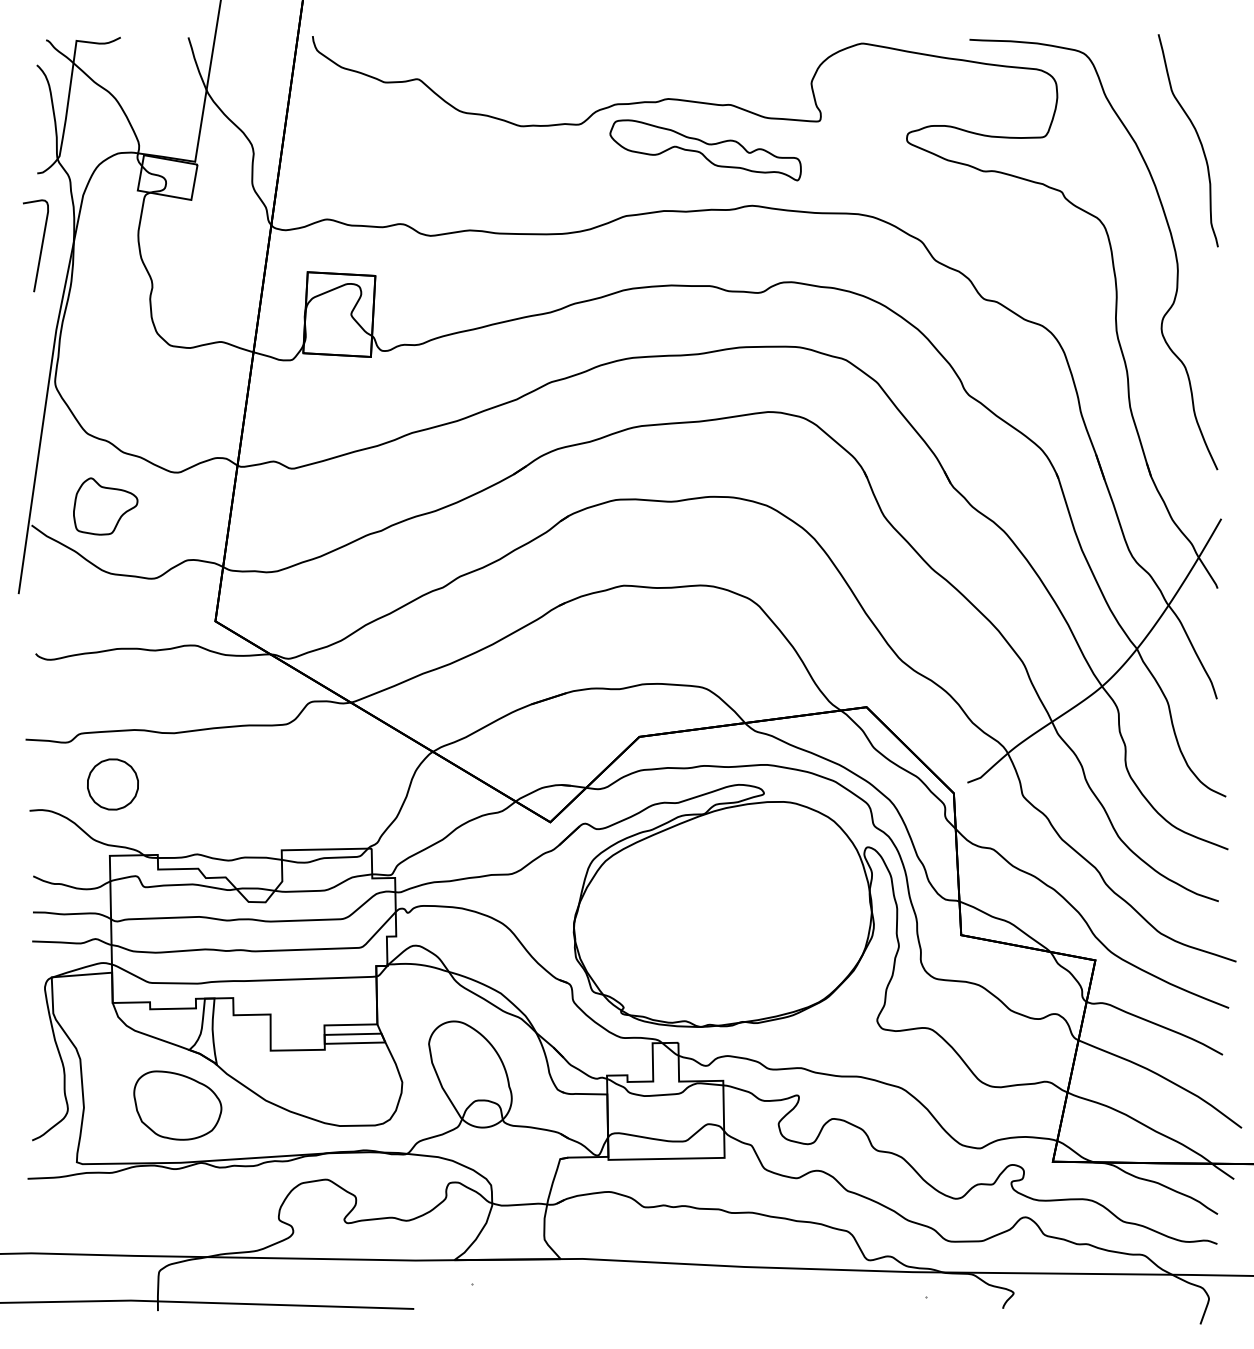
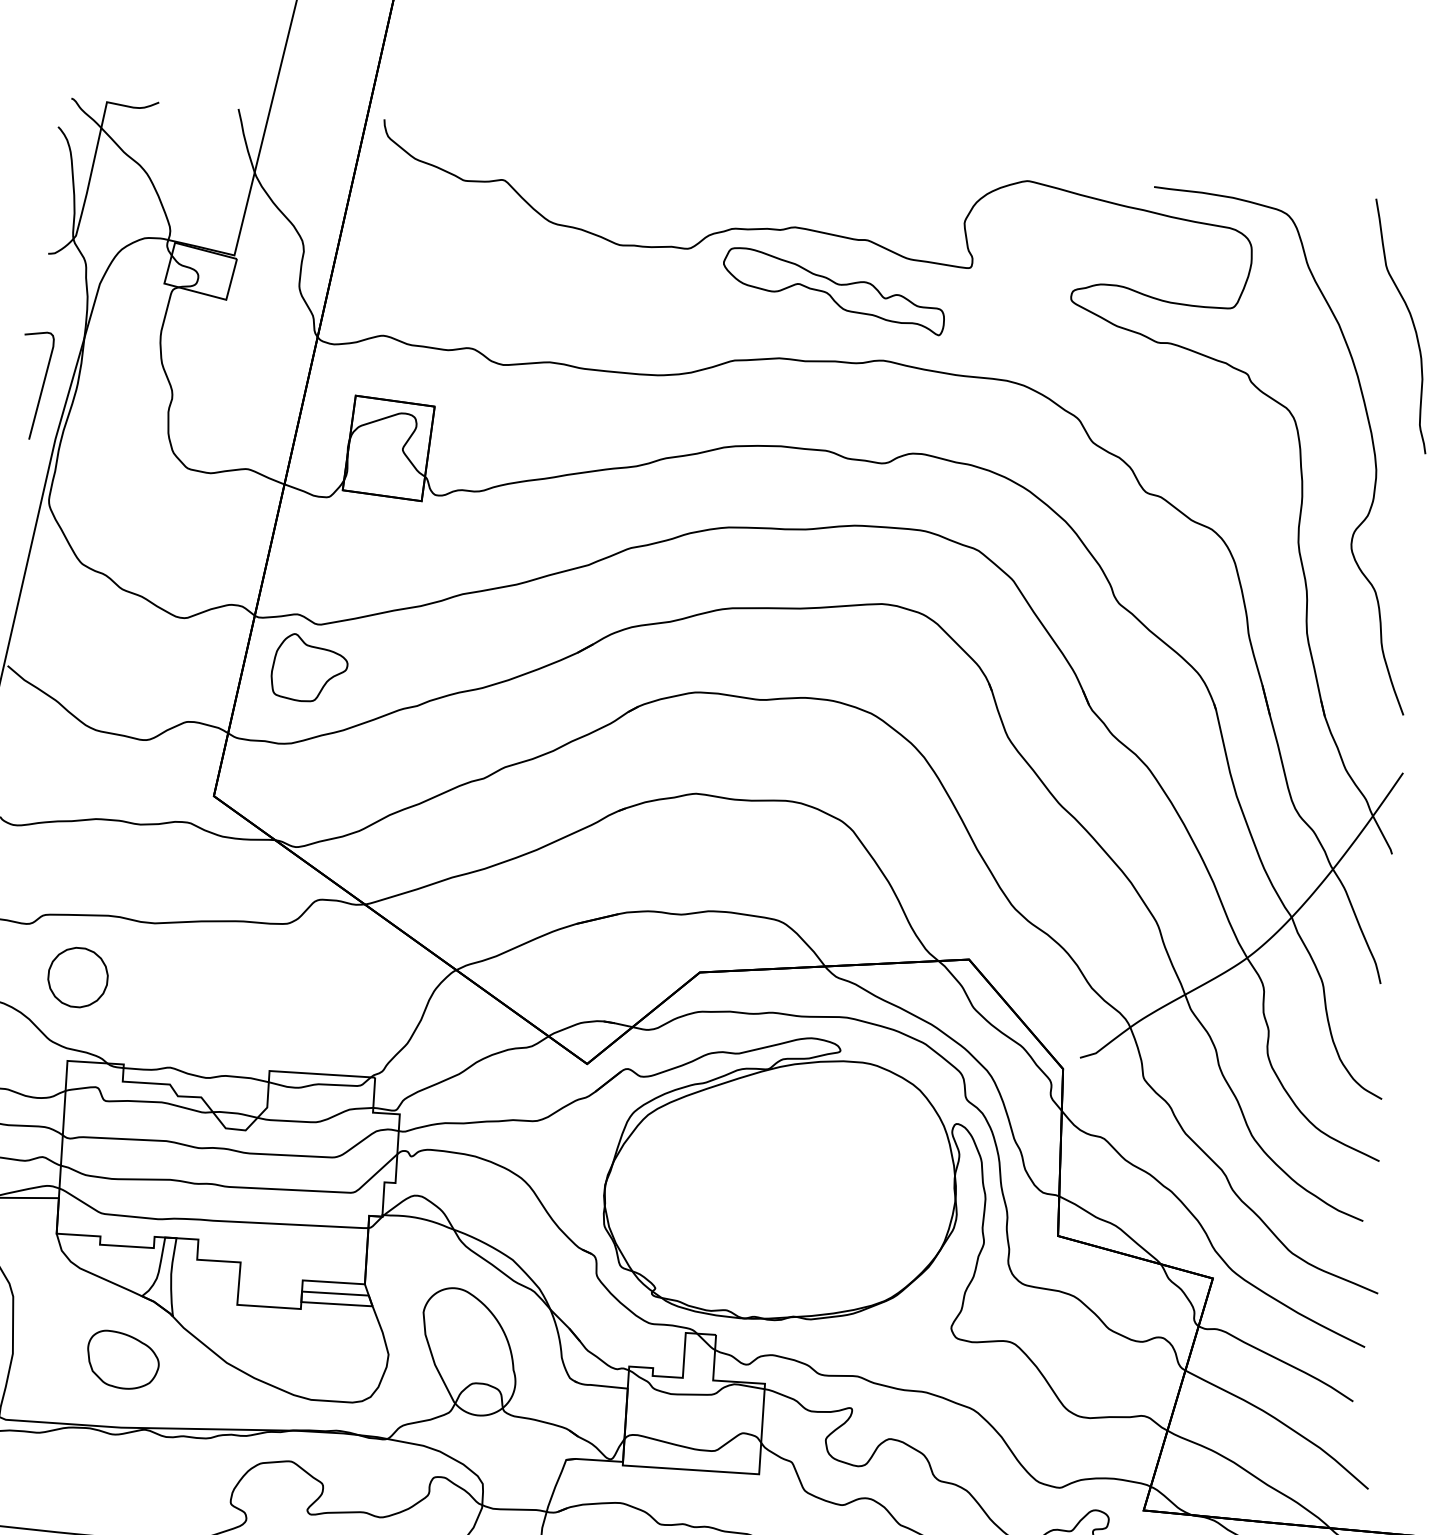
curve: (40, 248) -> (40, 389), moved
part: (105, 506) -> (309, 668), moved
part: (177, 1105) -> (122, 1360), size x0.7

